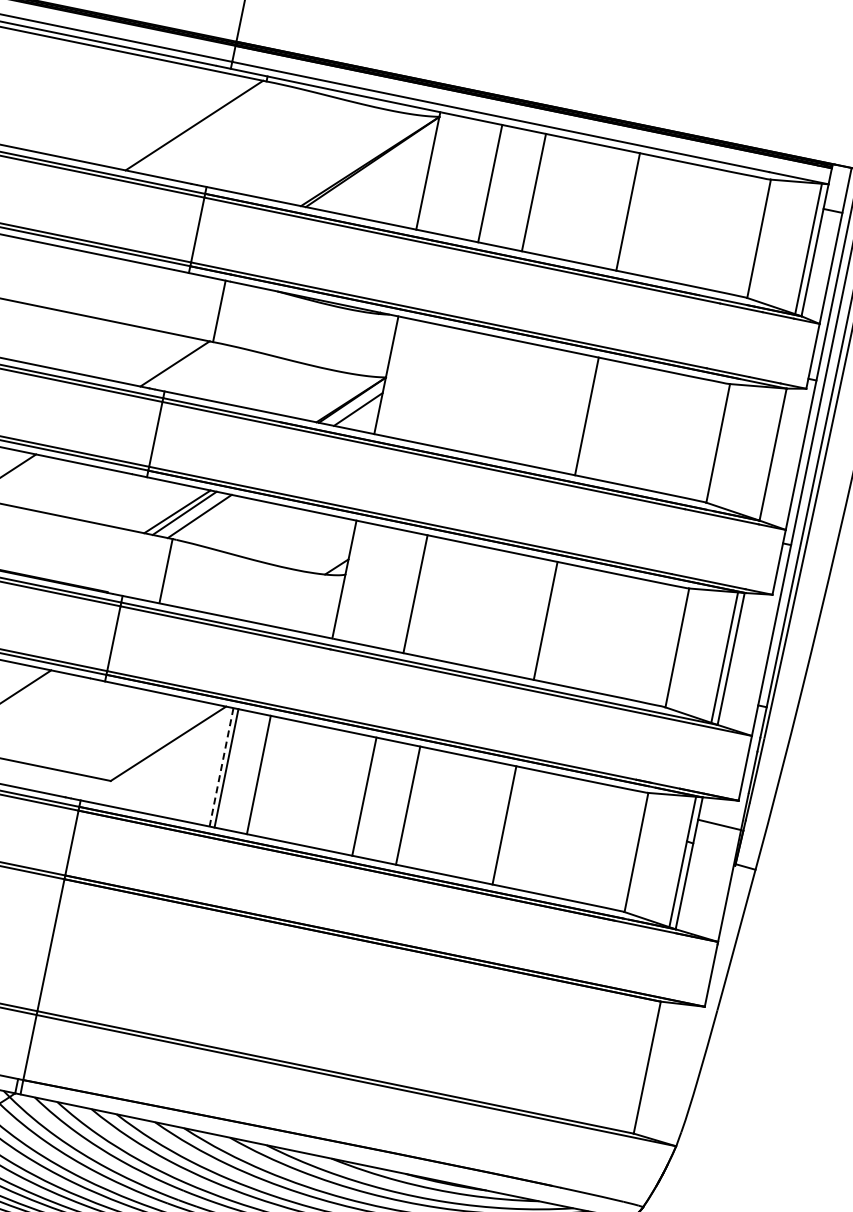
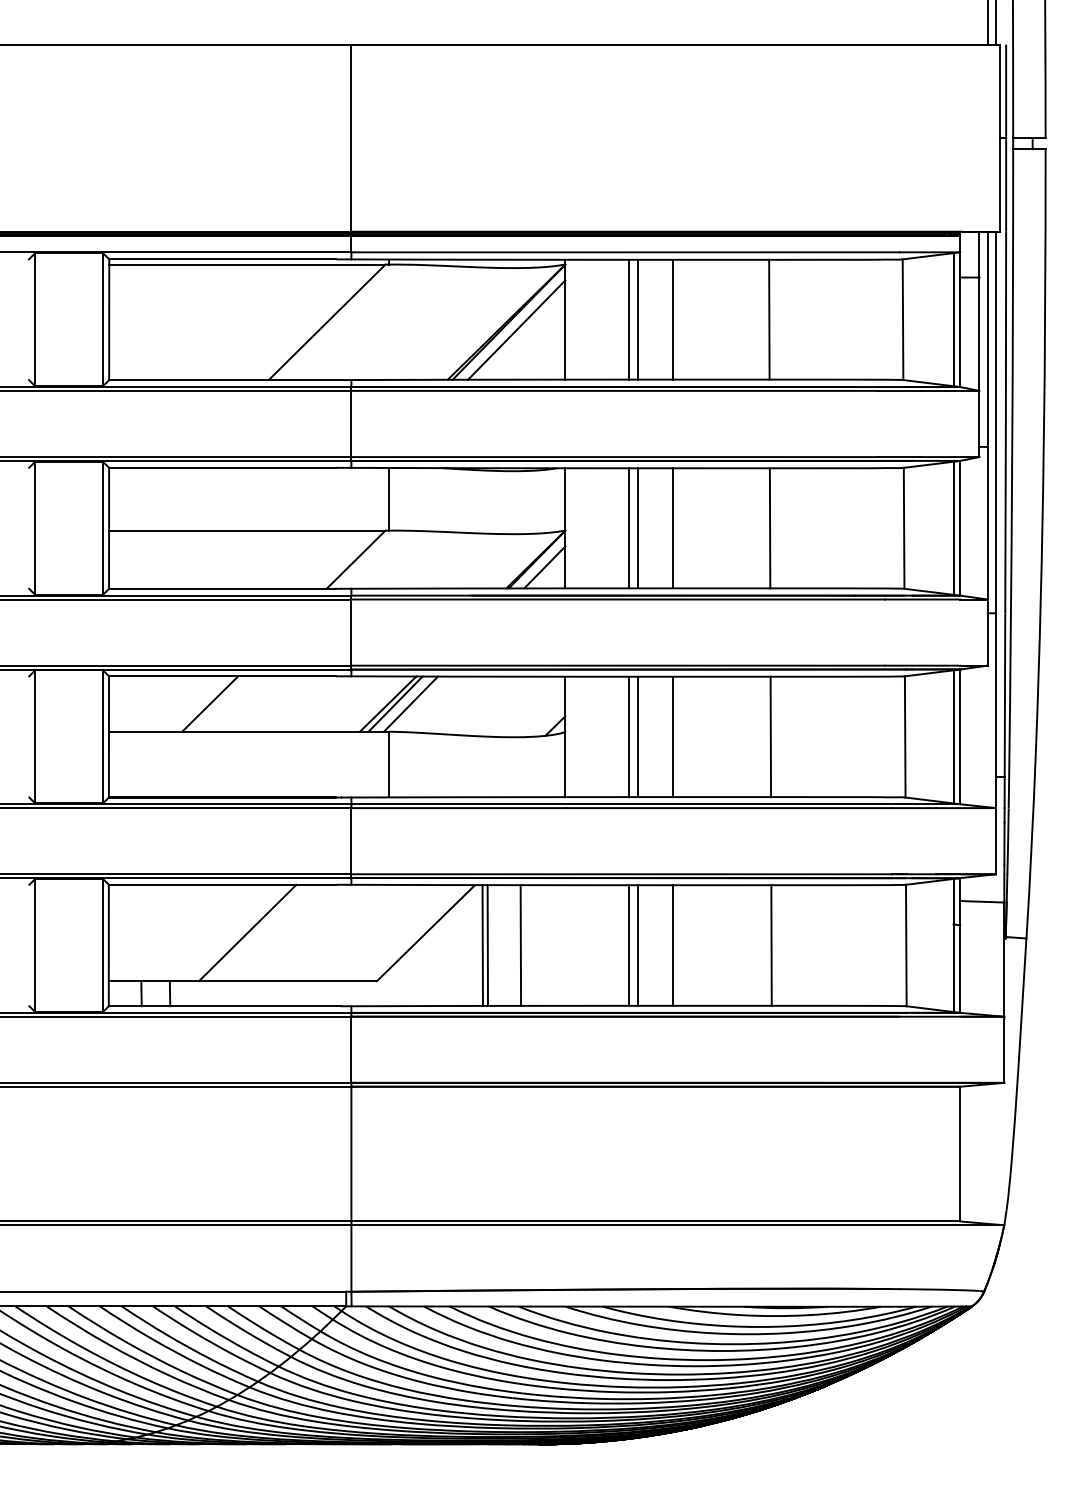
line: (378, 170) -> (516, 329), added
line: (499, 185) -> (637, 319), added
line: (448, 388) -> (628, 528), added
line: (456, 389) -> (637, 528), added
line: (492, 397) -> (673, 528), added
line: (766, 452) -> (953, 527), added
line: (406, 591) -> (628, 736), added
line: (450, 600) -> (673, 736), added
line: (221, 768) -> (482, 946), dashed -> solid
line: (373, 798) -> (637, 945), added

